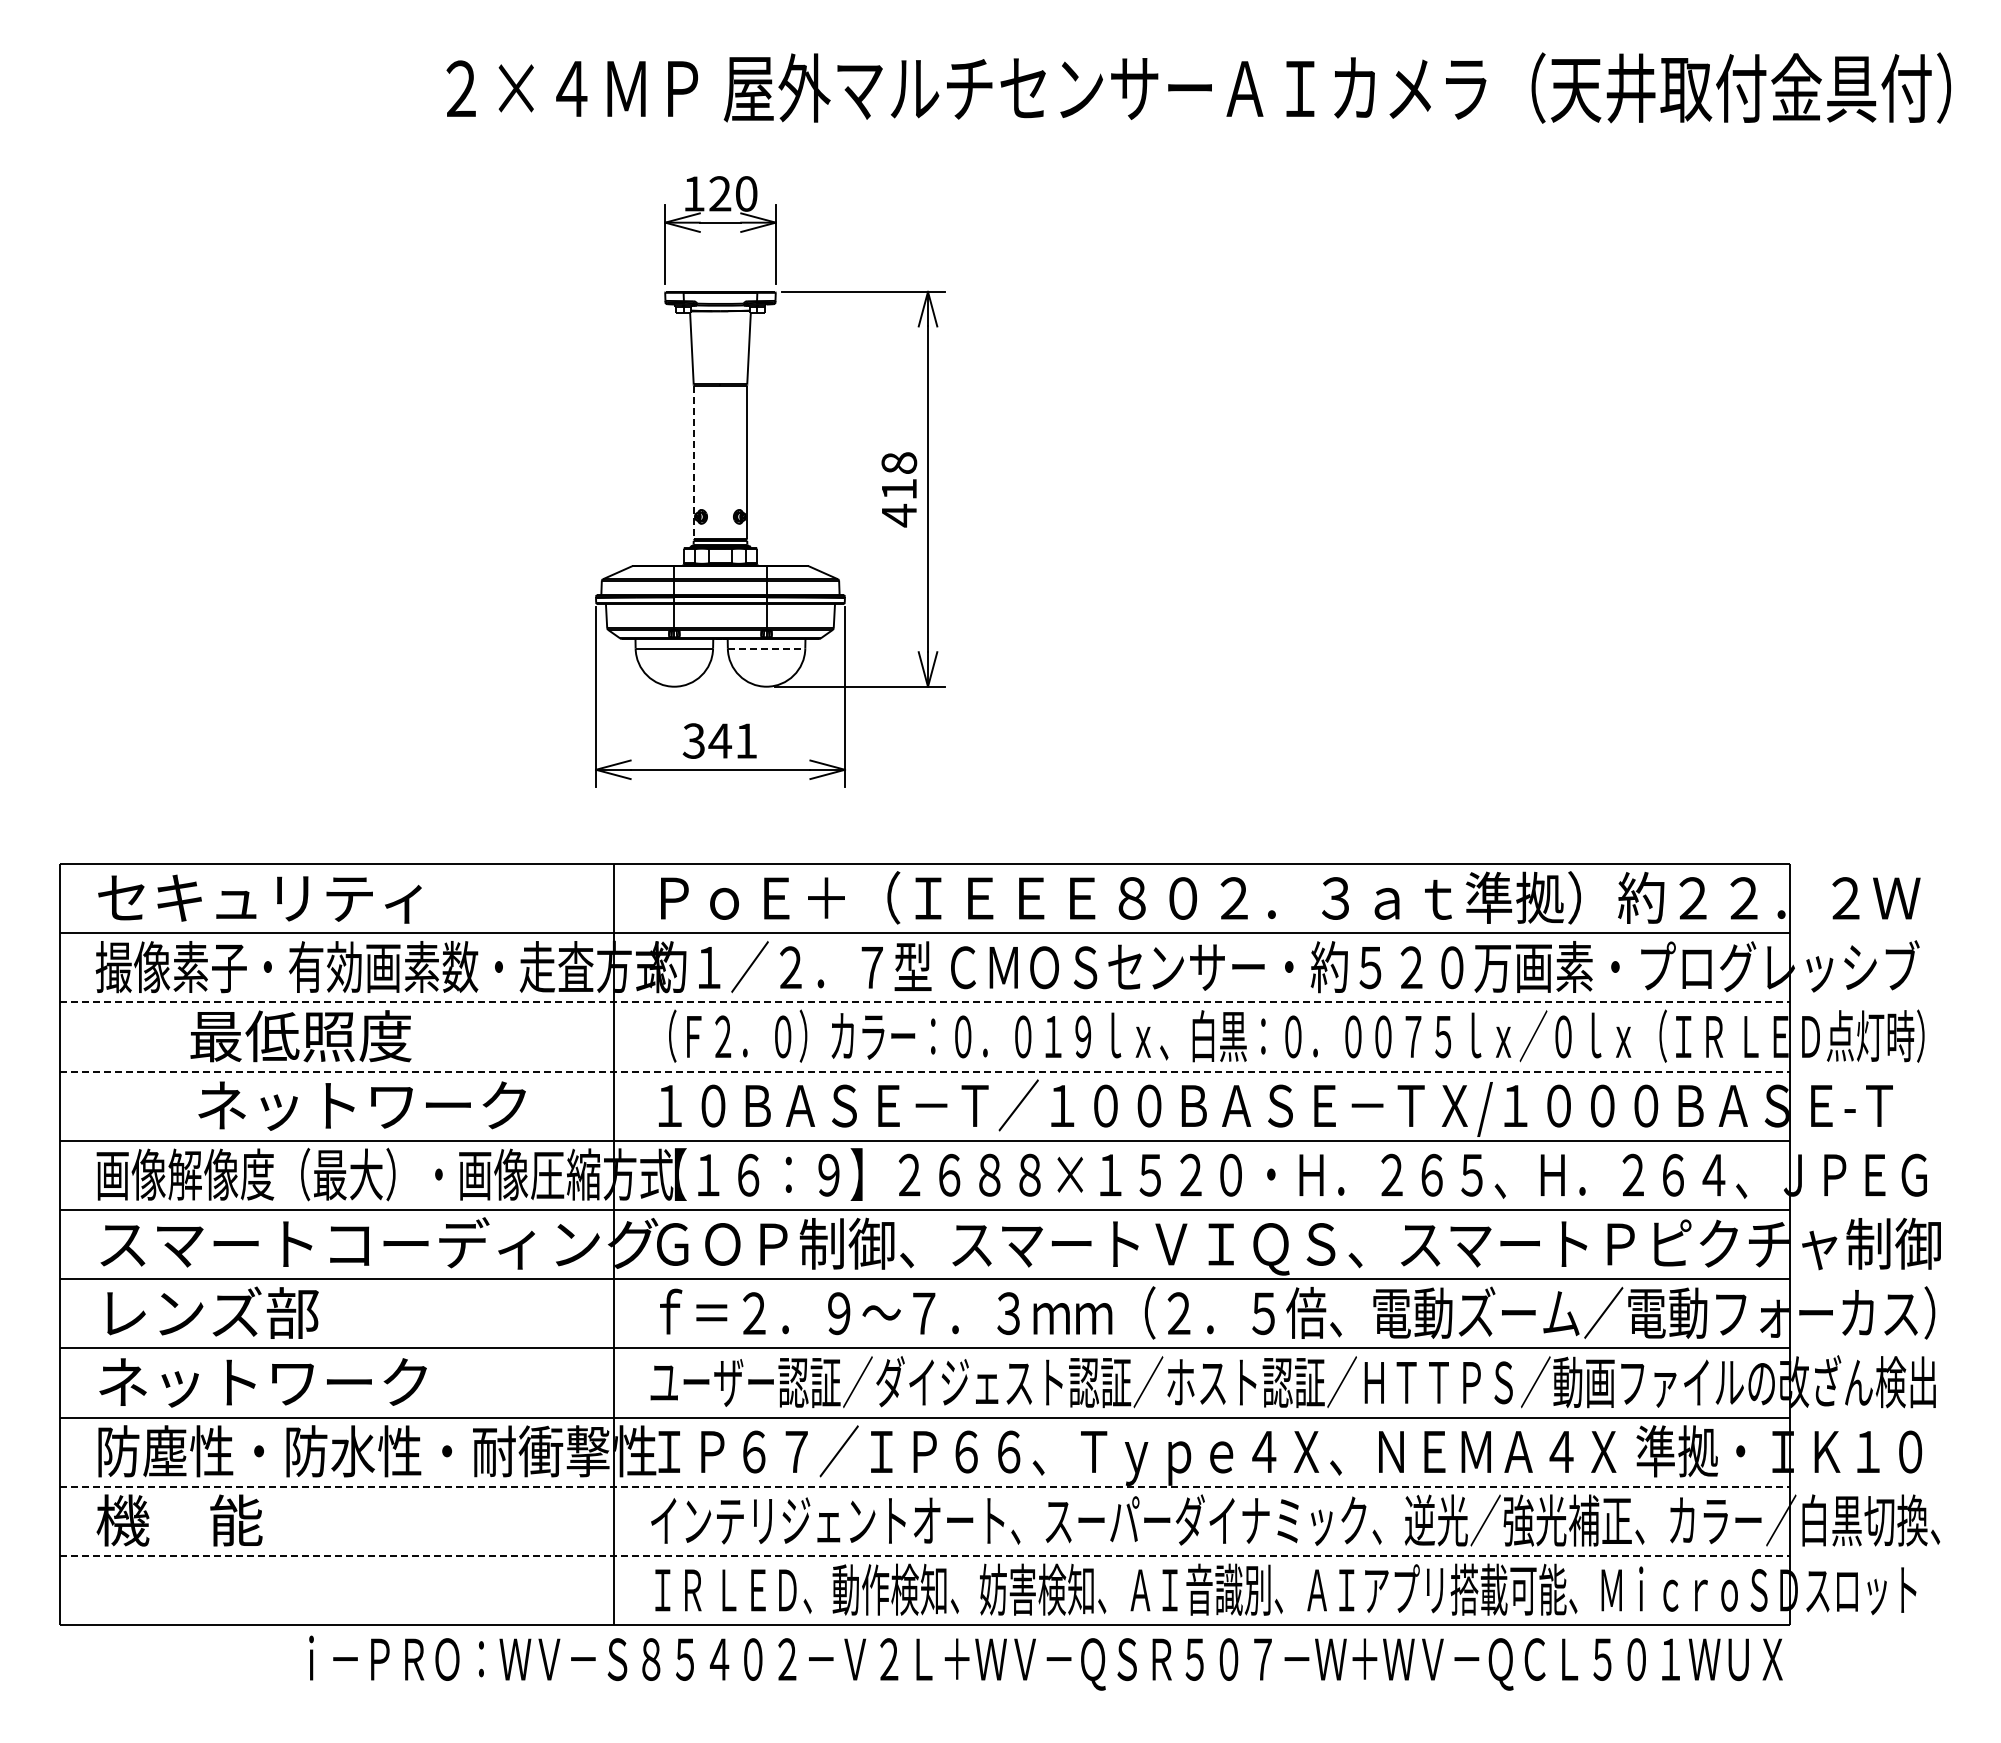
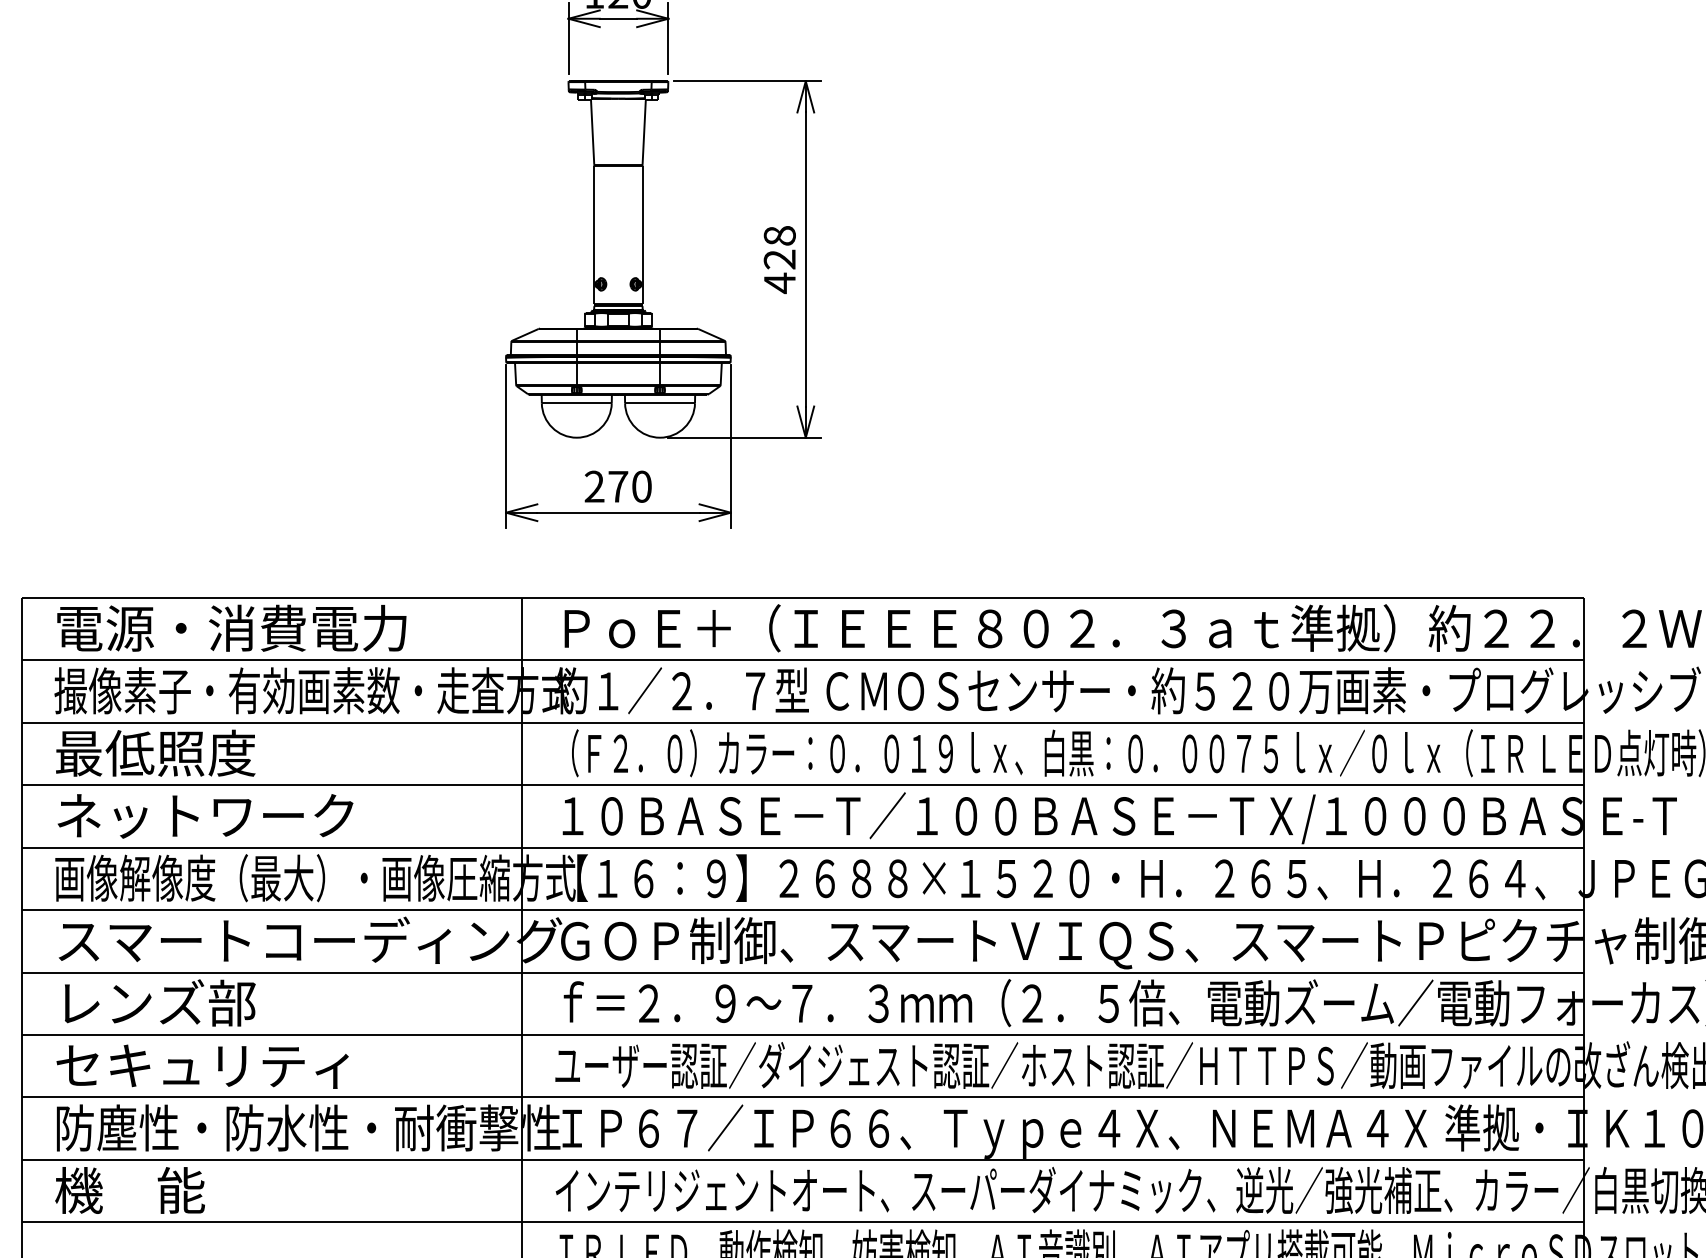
line: (693, 462) -> (594, 235), dashed -> solid
text: (898, 489) -> (779, 259), 418 -> 428
line: (766, 648) -> (659, 403), dashed -> solid
text: (719, 740) -> (617, 486), 341 -> 270
text: (291, 897) -> (231, 628), セキュリティ -> 電源・消費電力
line: (924, 1002) -> (802, 722), dashed -> solid
text: (300, 1036) -> (155, 753), moved
line: (924, 1071) -> (802, 785), dashed -> solid
text: (361, 1105) -> (204, 815), moved
text: (262, 1382) -> (204, 1065), ネットワーク -> セキュリティ
line: (924, 1486) -> (802, 1159), dashed -> solid
line: (924, 1555) -> (802, 1222), dashed -> solid

